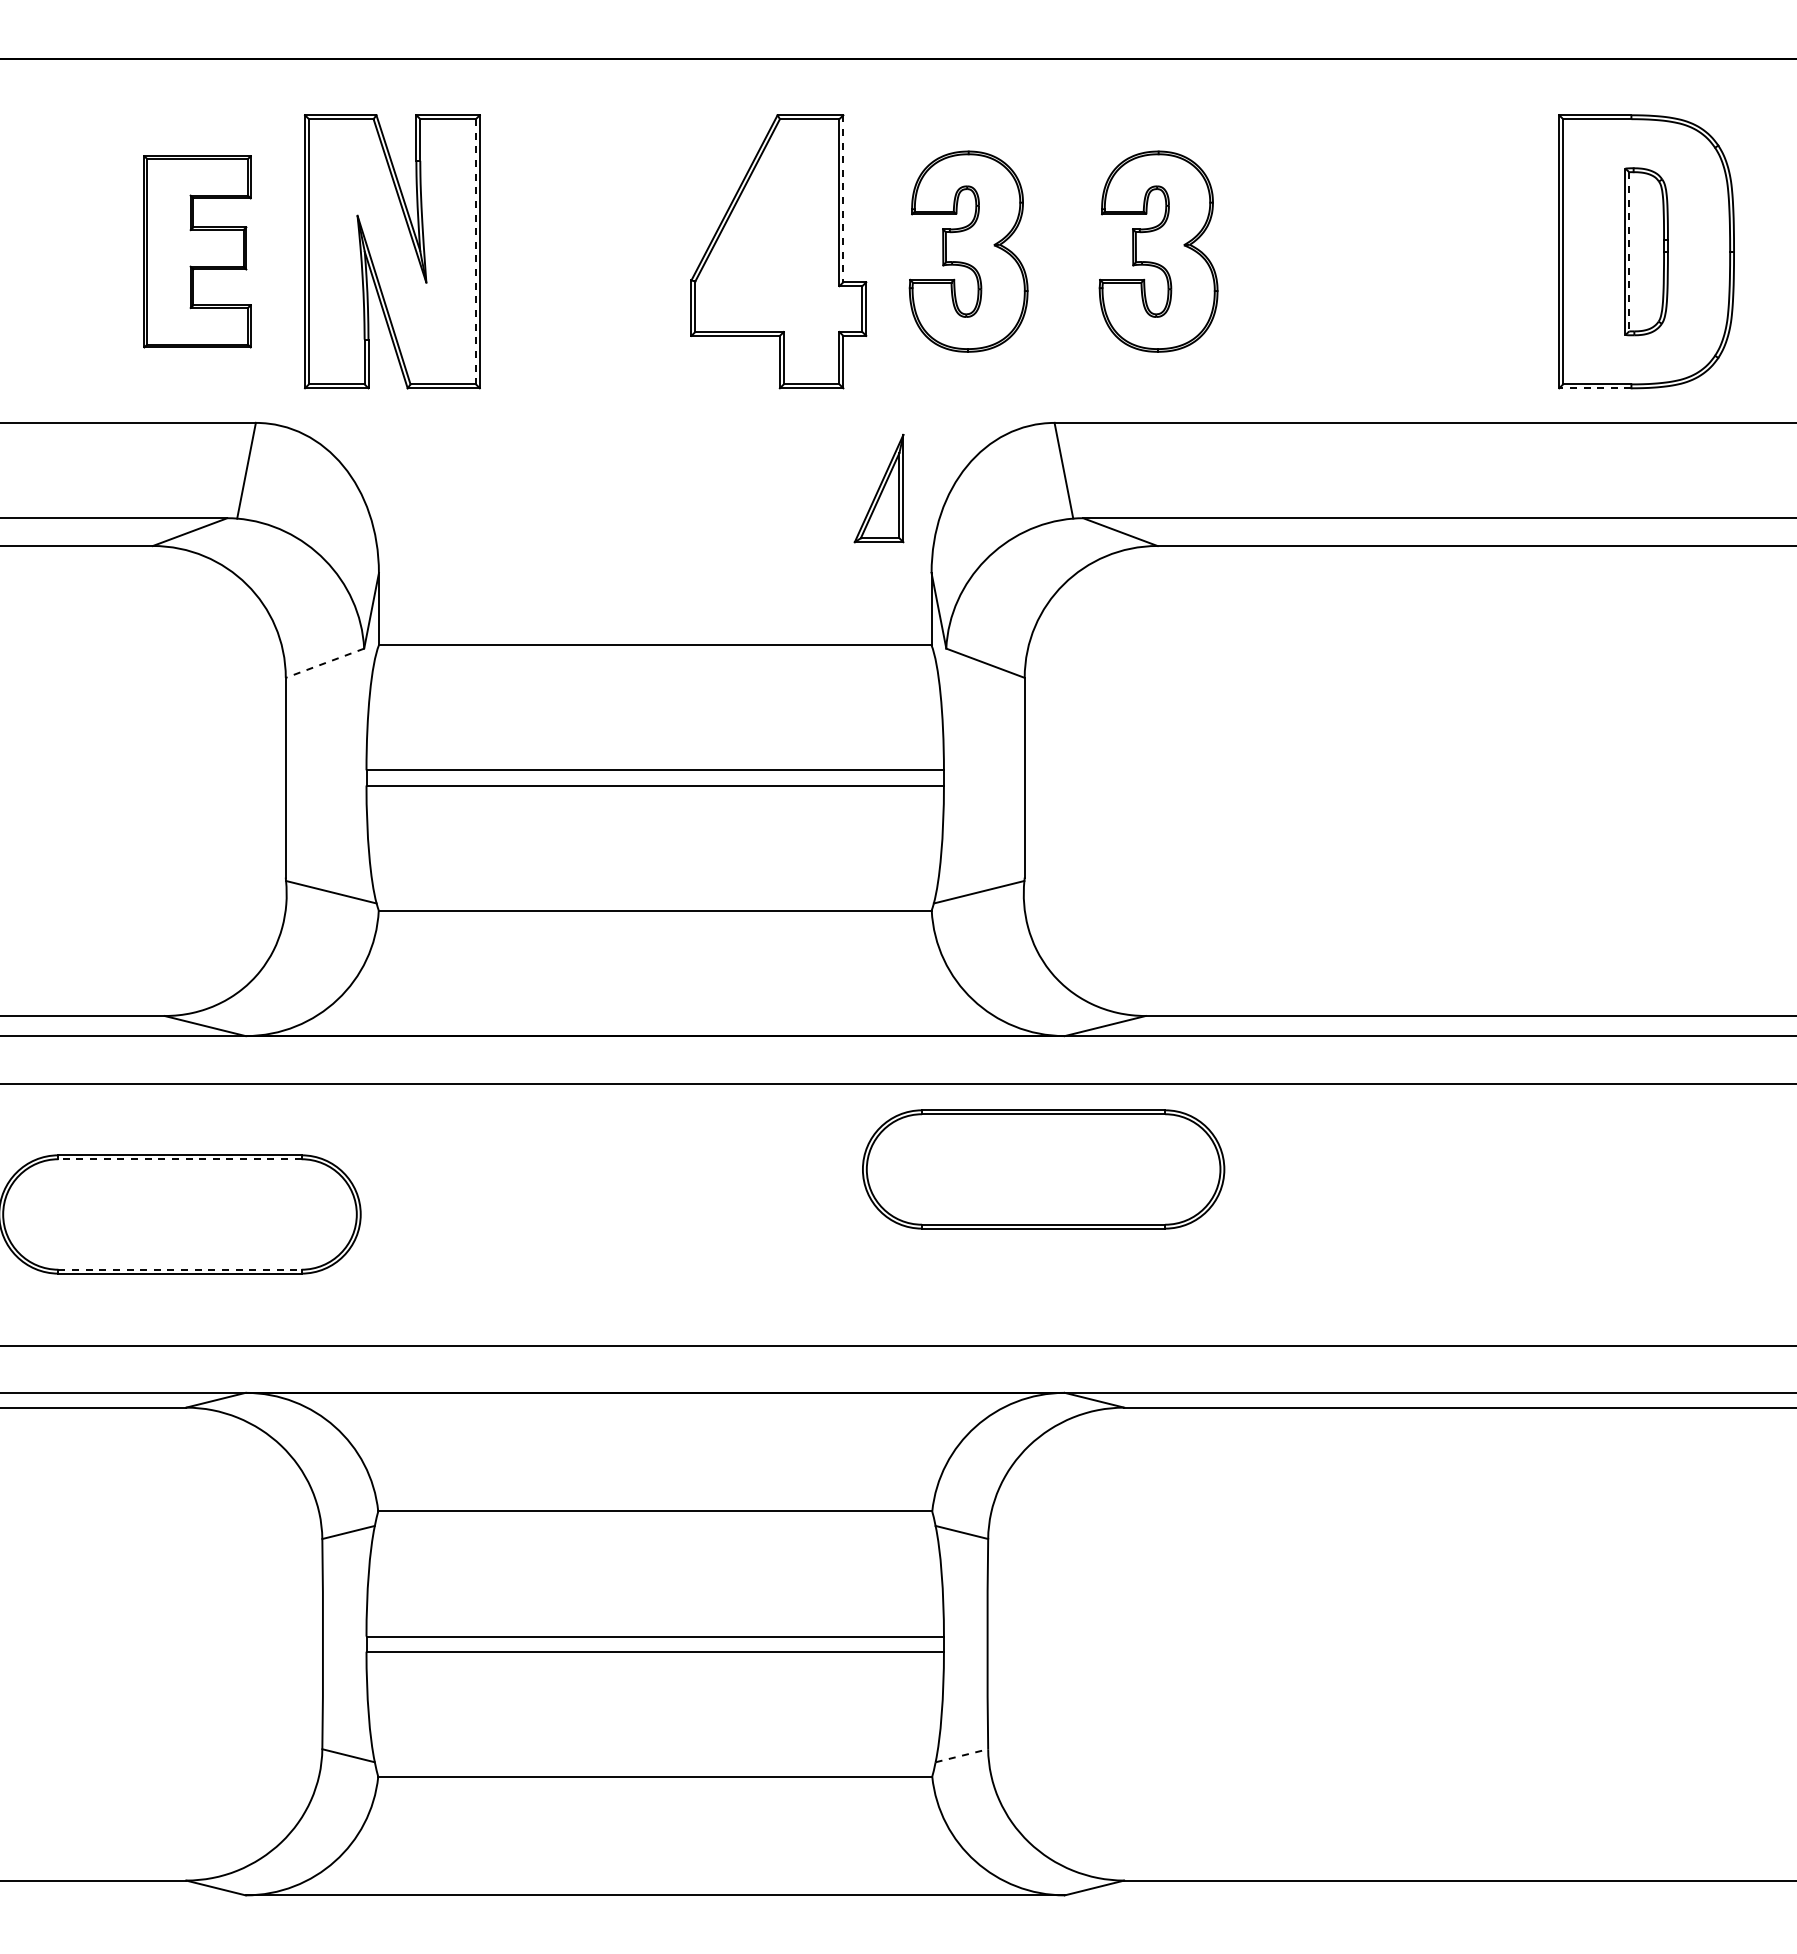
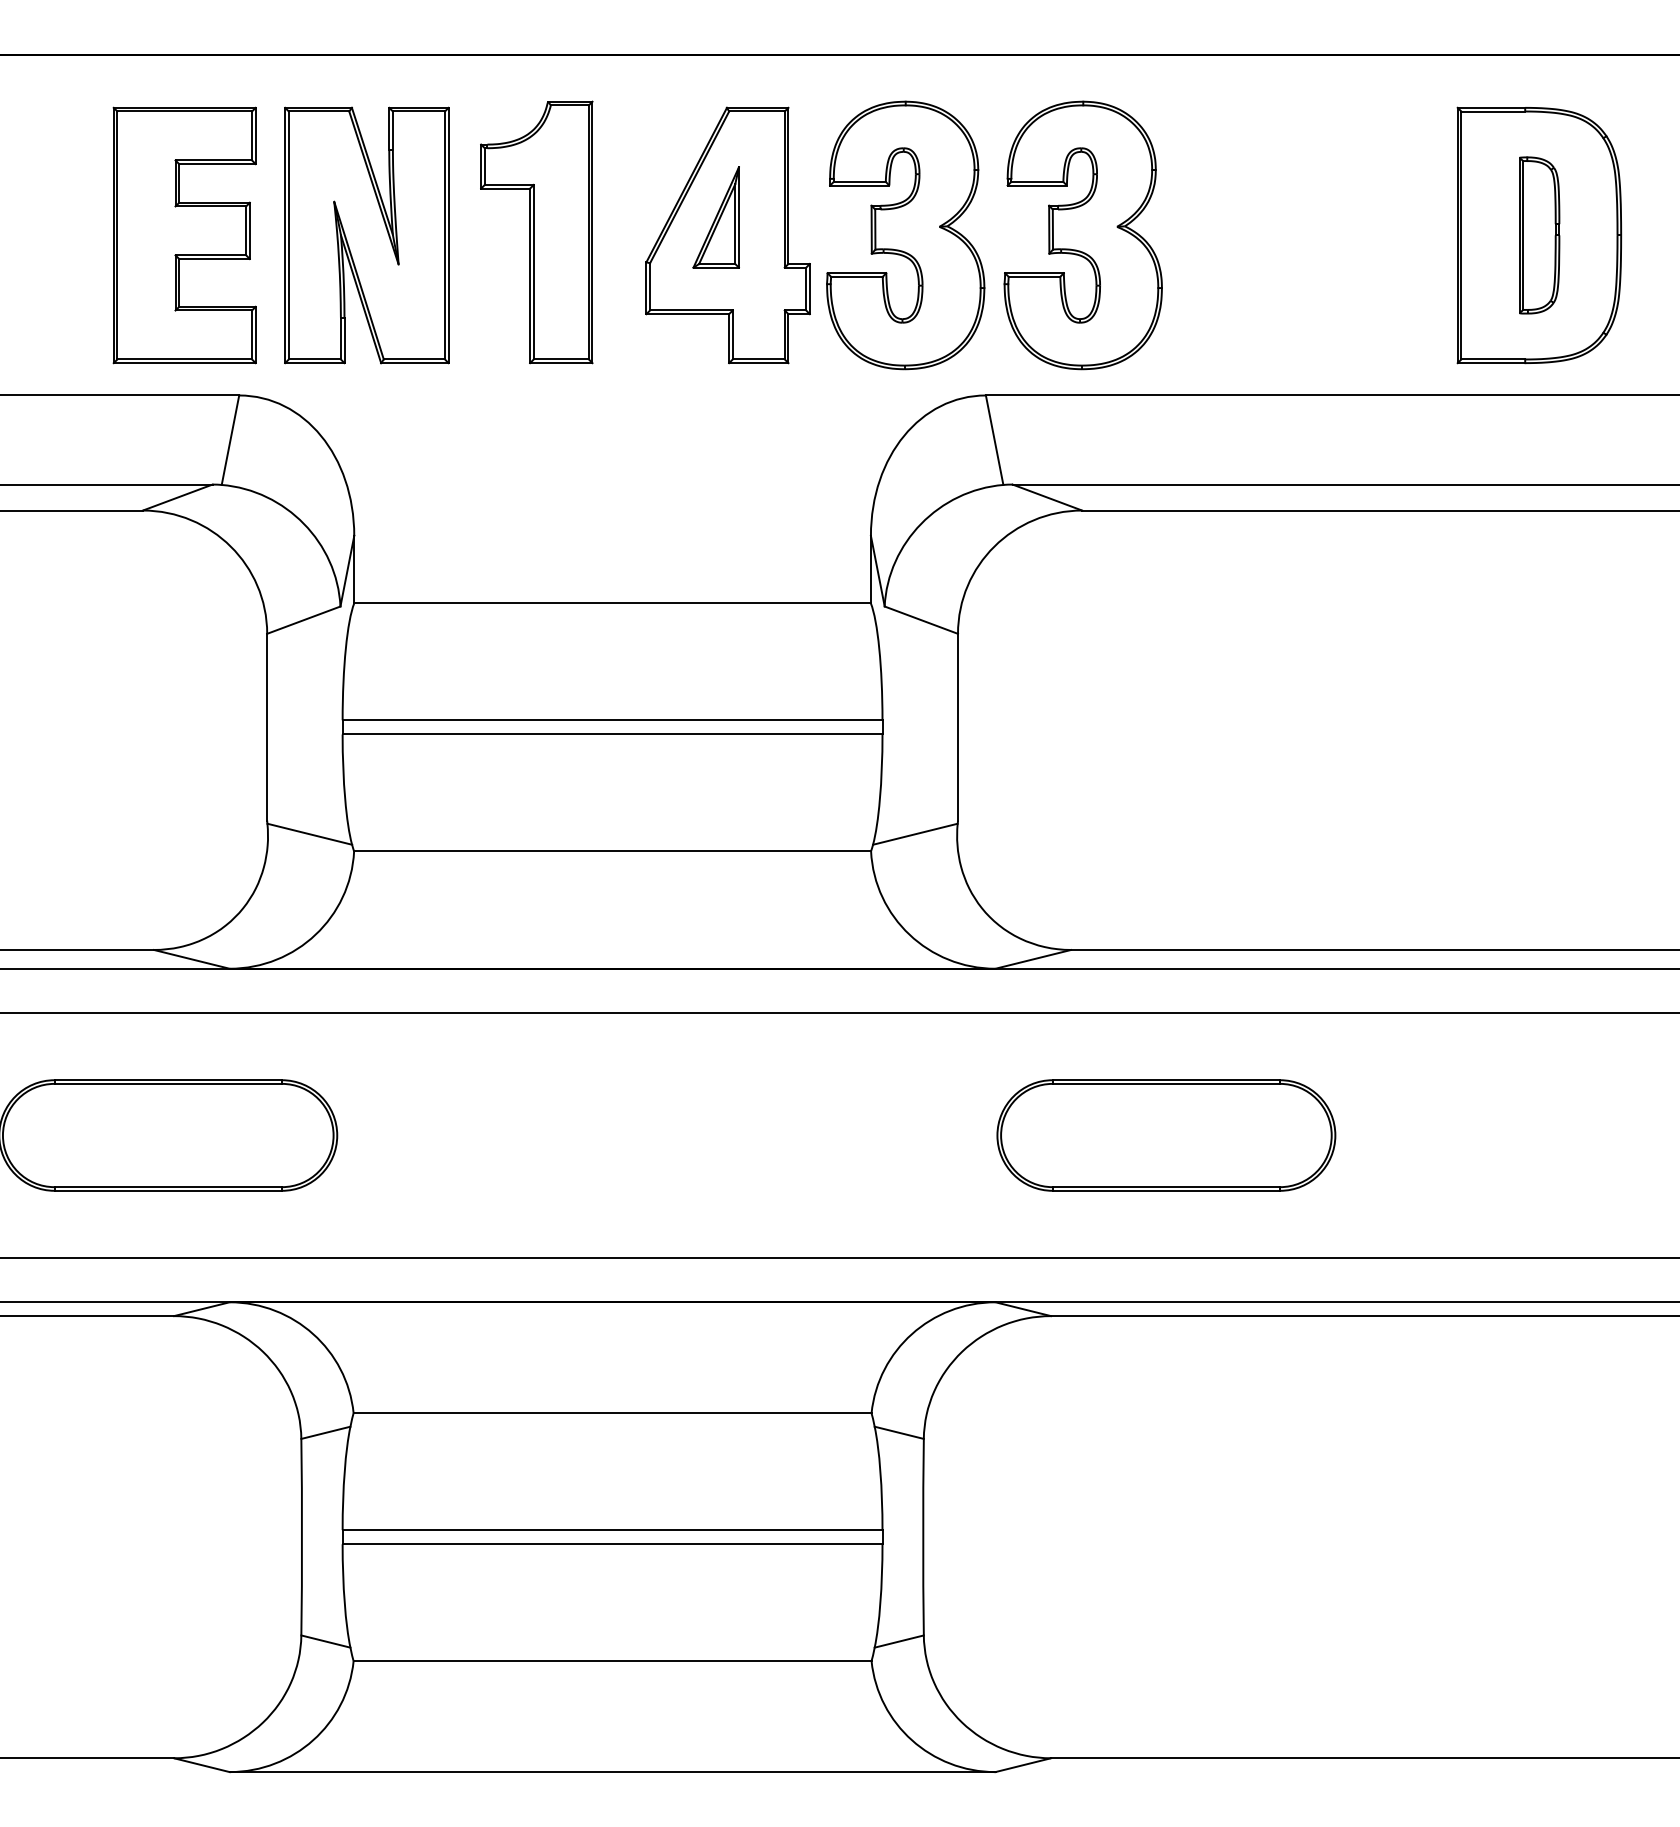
line: (843, 199) -> (788, 186), dashed -> solid
part: (573, 248) -> (536, 232), added
part: (197, 251) -> (184, 235), size x1.43
line: (475, 251) -> (444, 235), dashed -> solid
part: (968, 251) -> (905, 235), size x1.43
part: (1158, 251) -> (1083, 235), size x1.43
line: (1629, 251) -> (1523, 235), dashed -> solid
line: (1594, 388) -> (1490, 363), dashed -> solid
part: (878, 488) -> (715, 217), moved
line: (324, 663) -> (303, 620), dashed -> solid
line: (180, 1159) -> (168, 1084), dashed -> solid
part: (1043, 1169) -> (1166, 1135), moved
line: (180, 1269) -> (168, 1186), dashed -> solid
line: (962, 1755) -> (899, 1641), dashed -> solid

